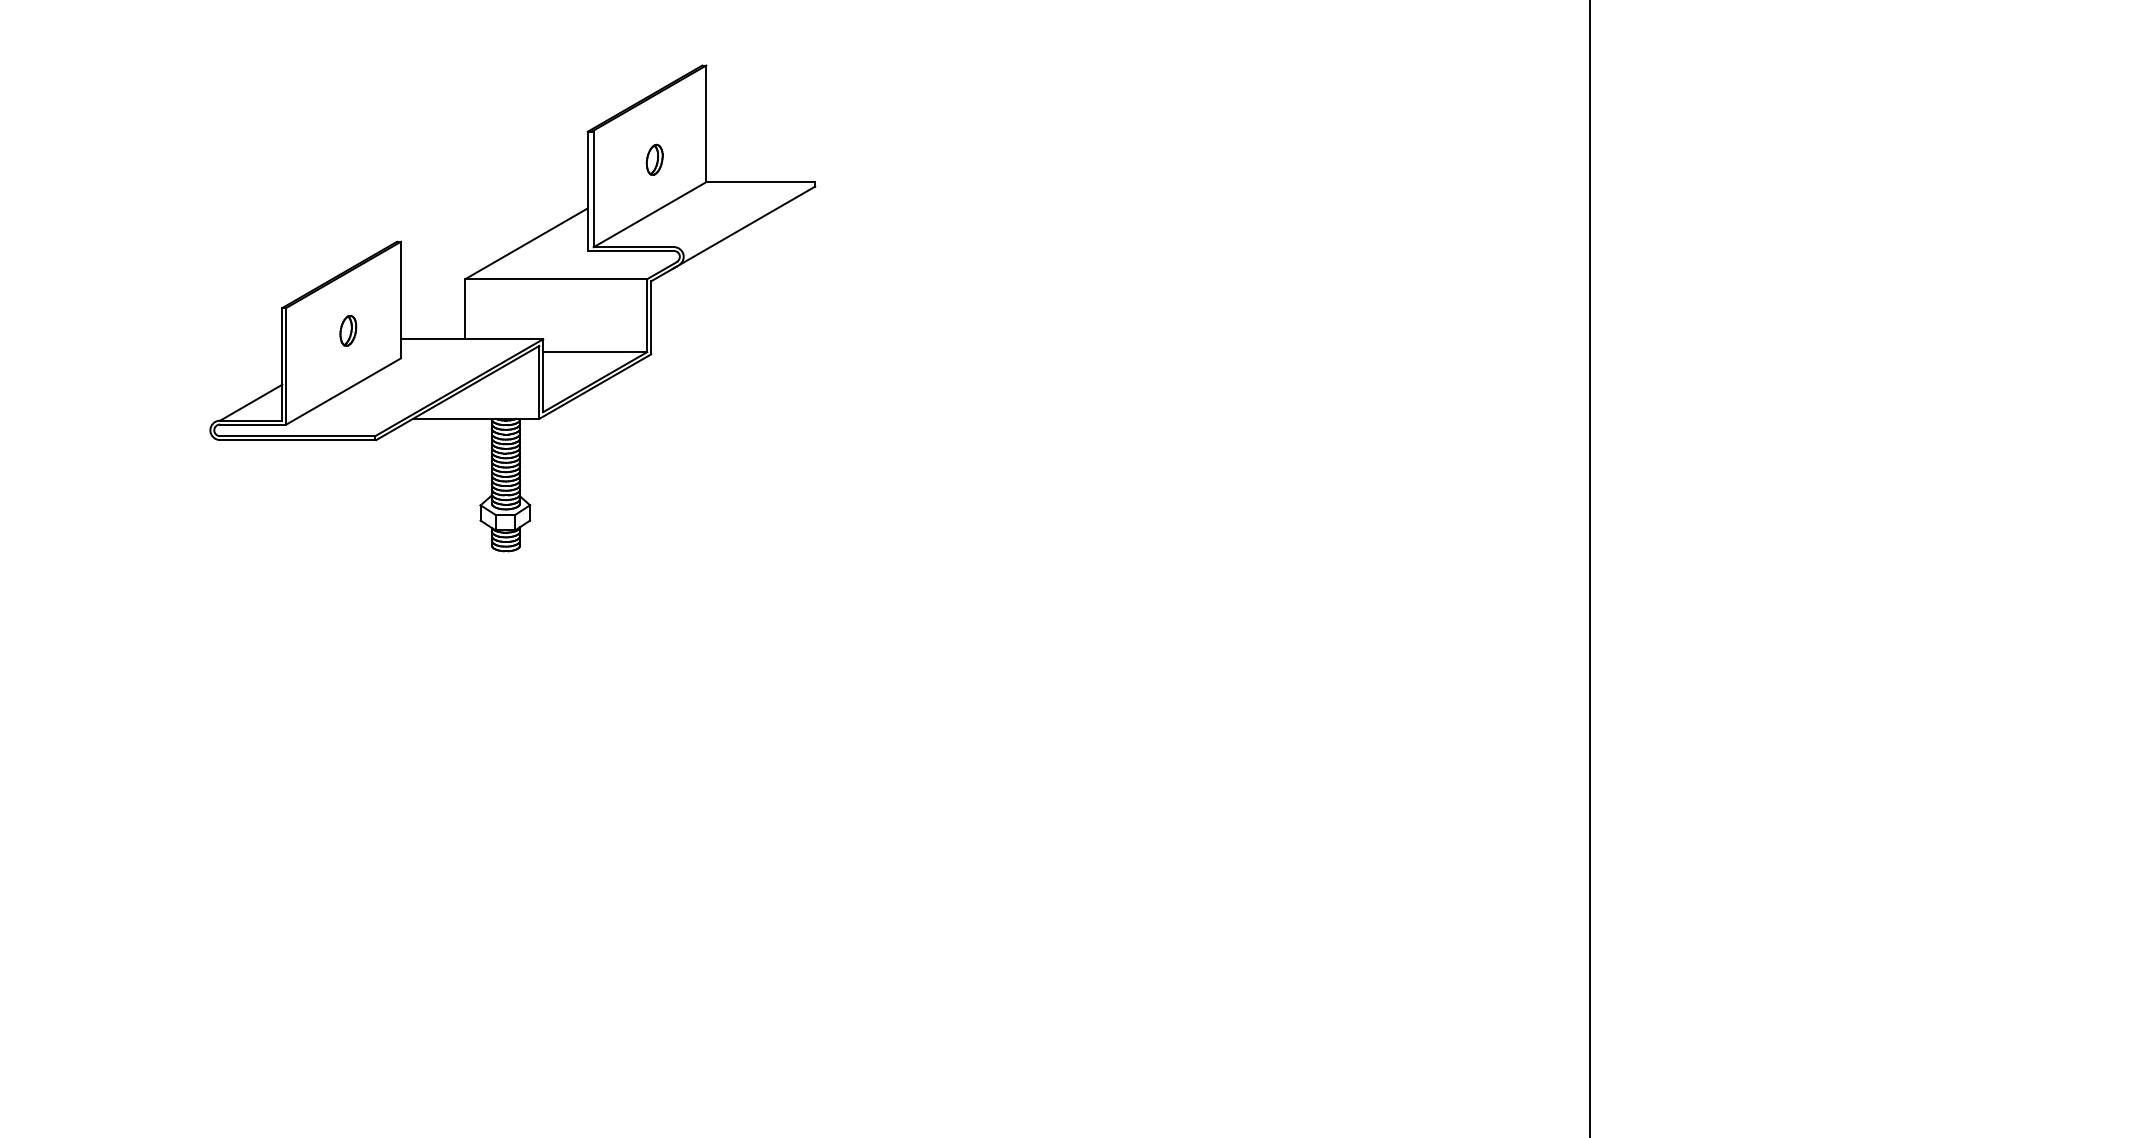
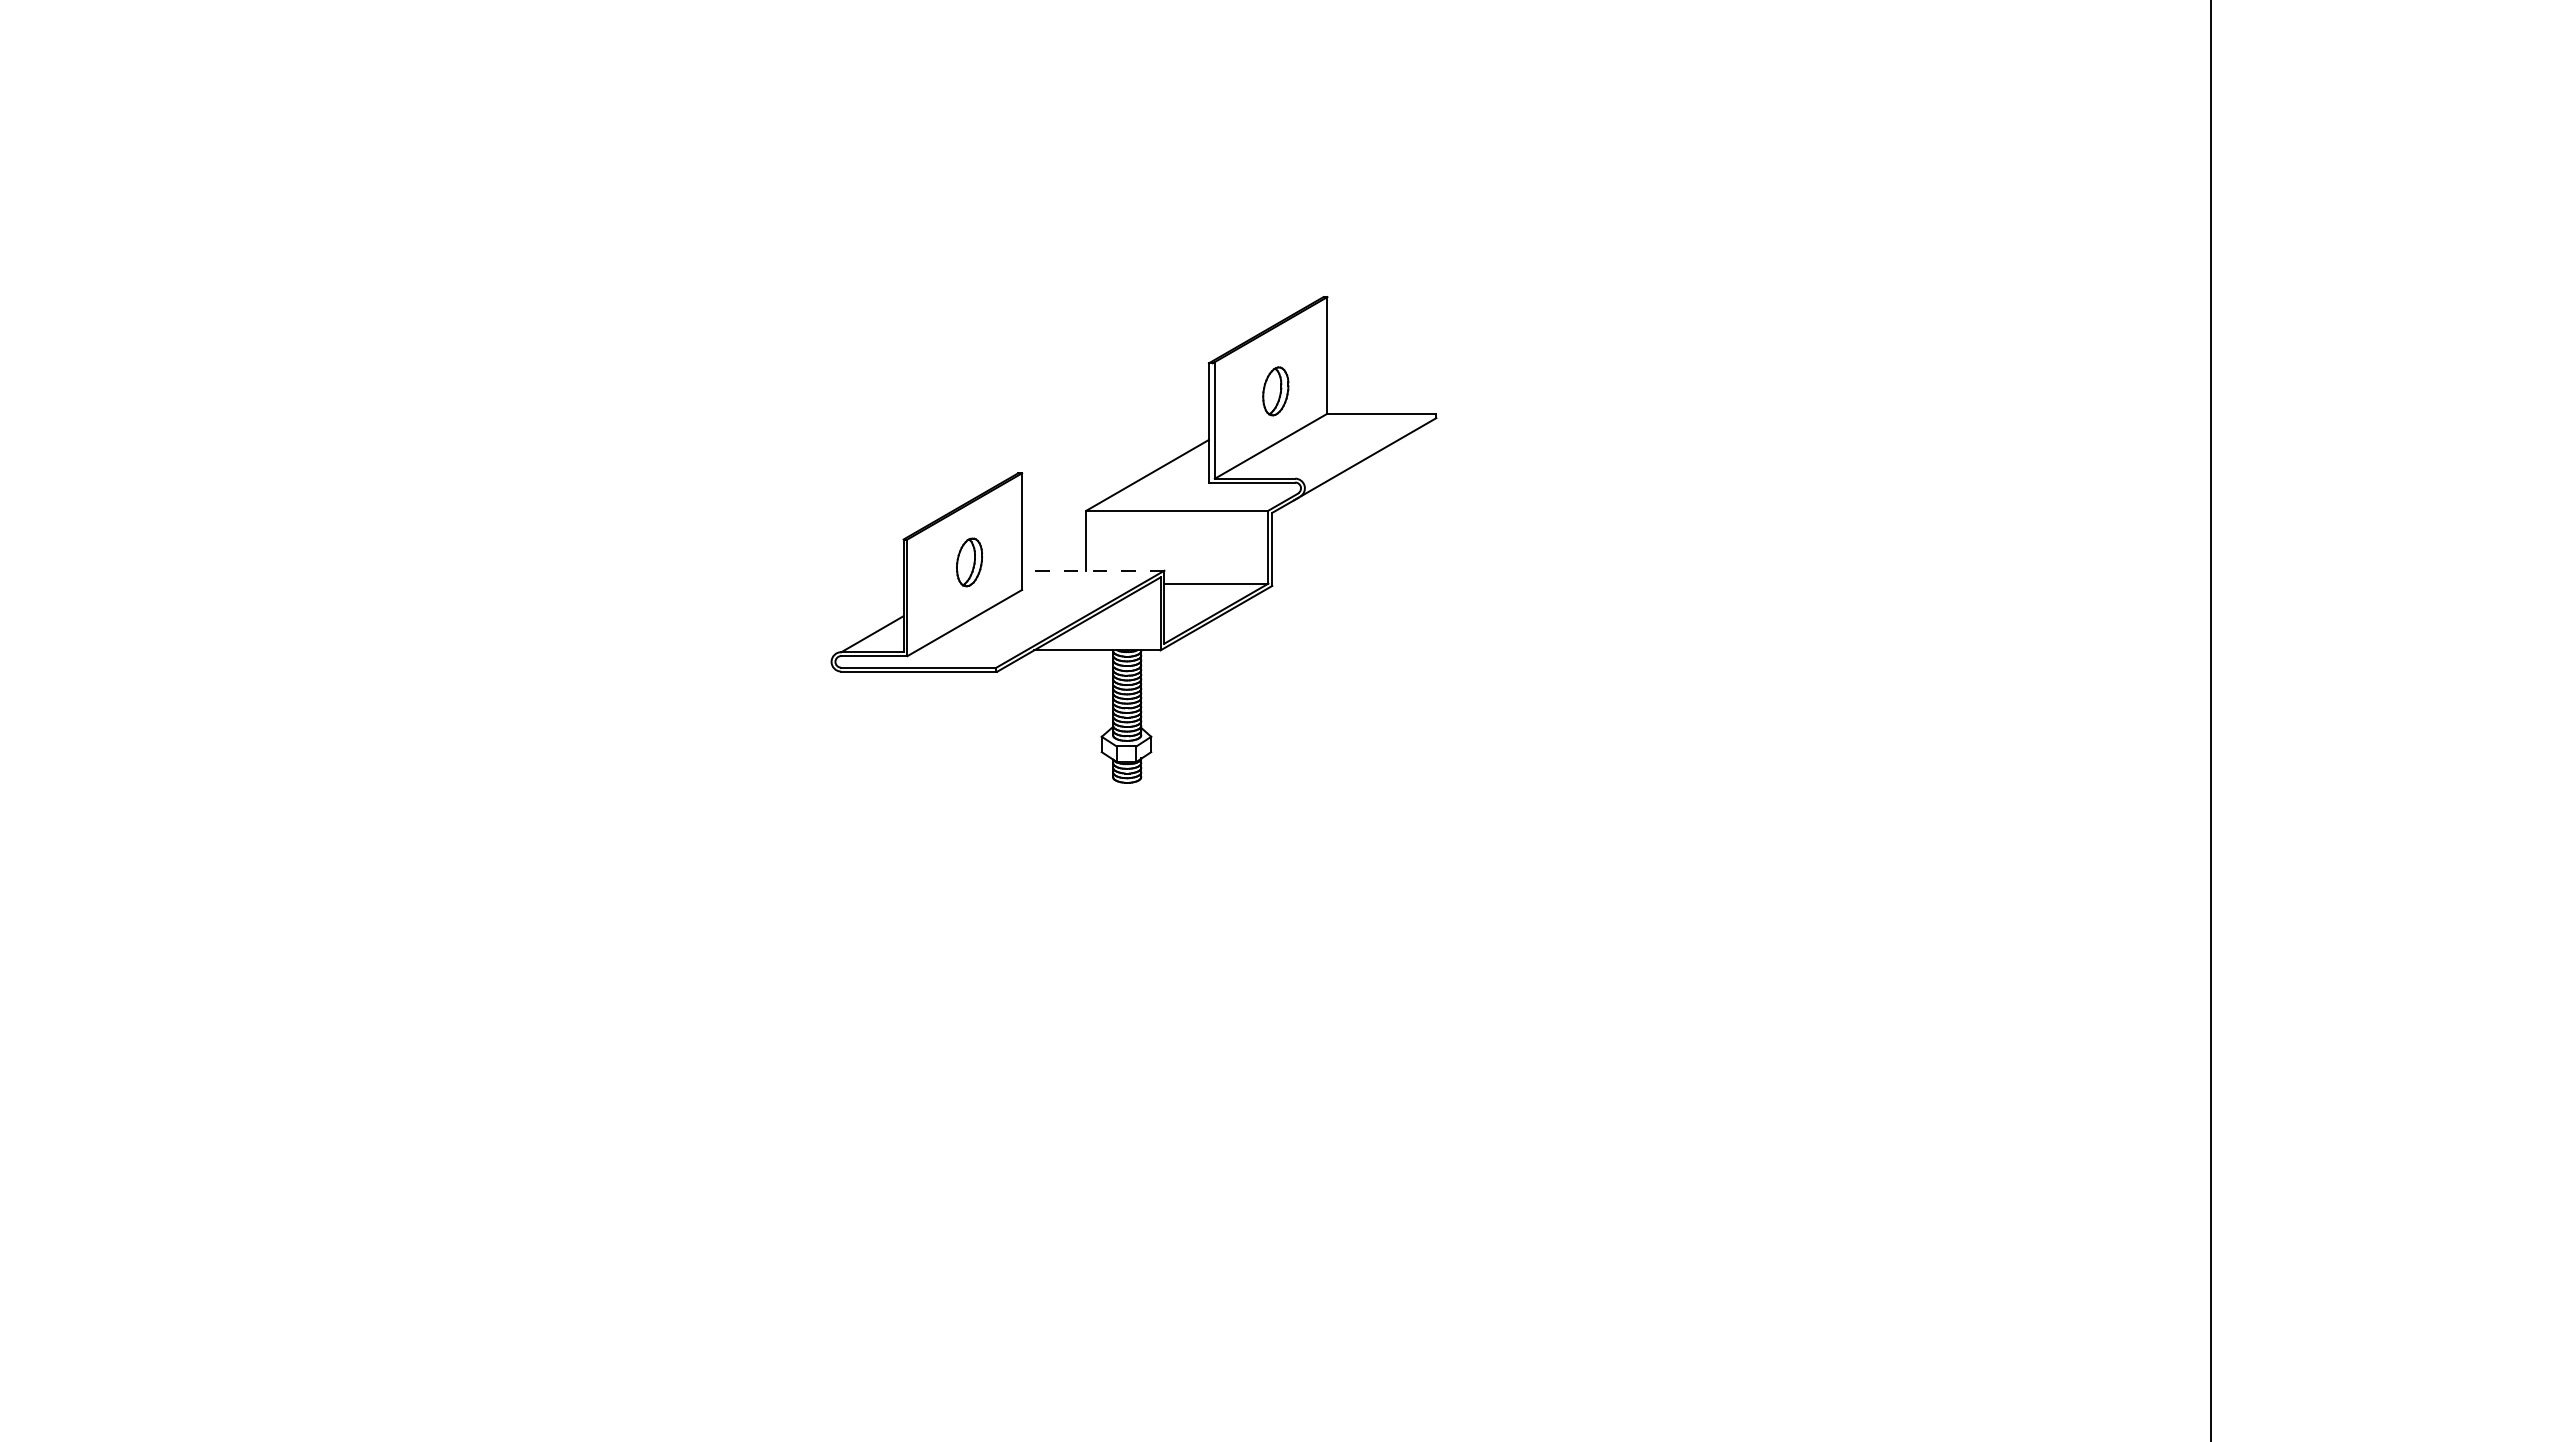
part: (654, 159) -> (1275, 391), size x1.6
part: (348, 330) -> (969, 562), size x1.6
line: (471, 338) -> (1092, 570), solid -> dashed

